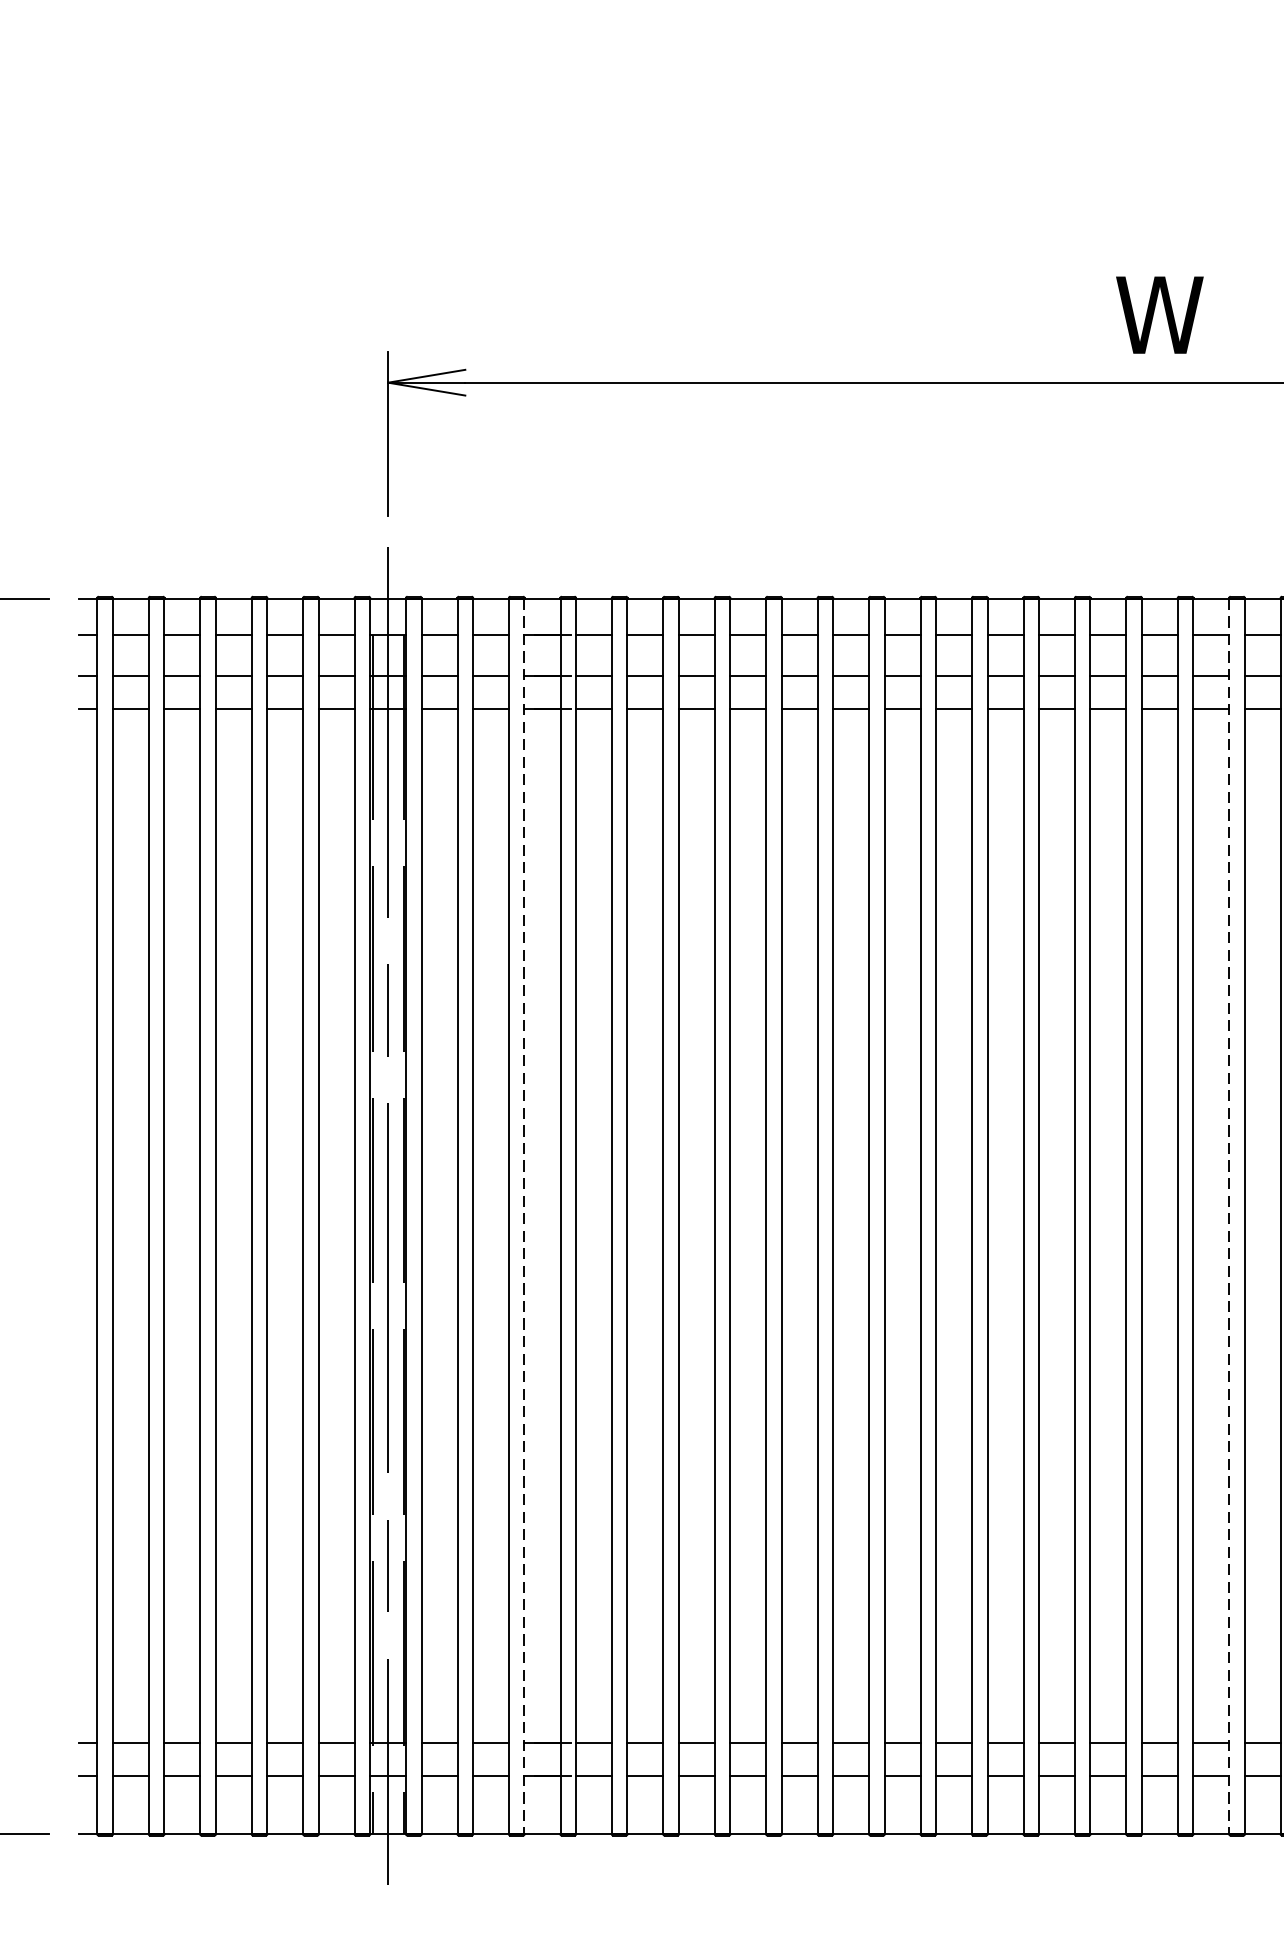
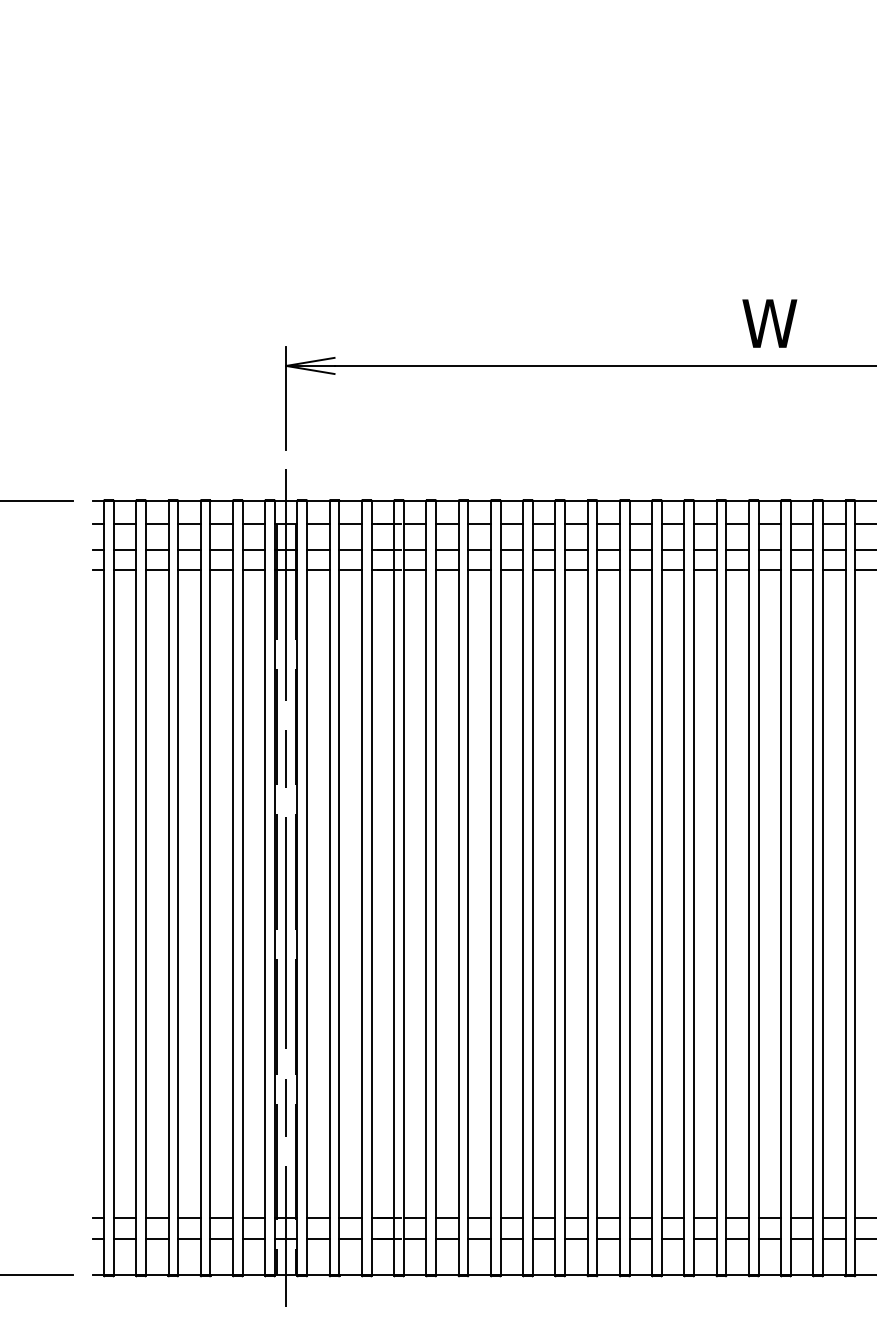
line: (524, 1216) -> (371, 888), dashed -> solid
line: (1229, 1216) -> (813, 888), dashed -> solid

